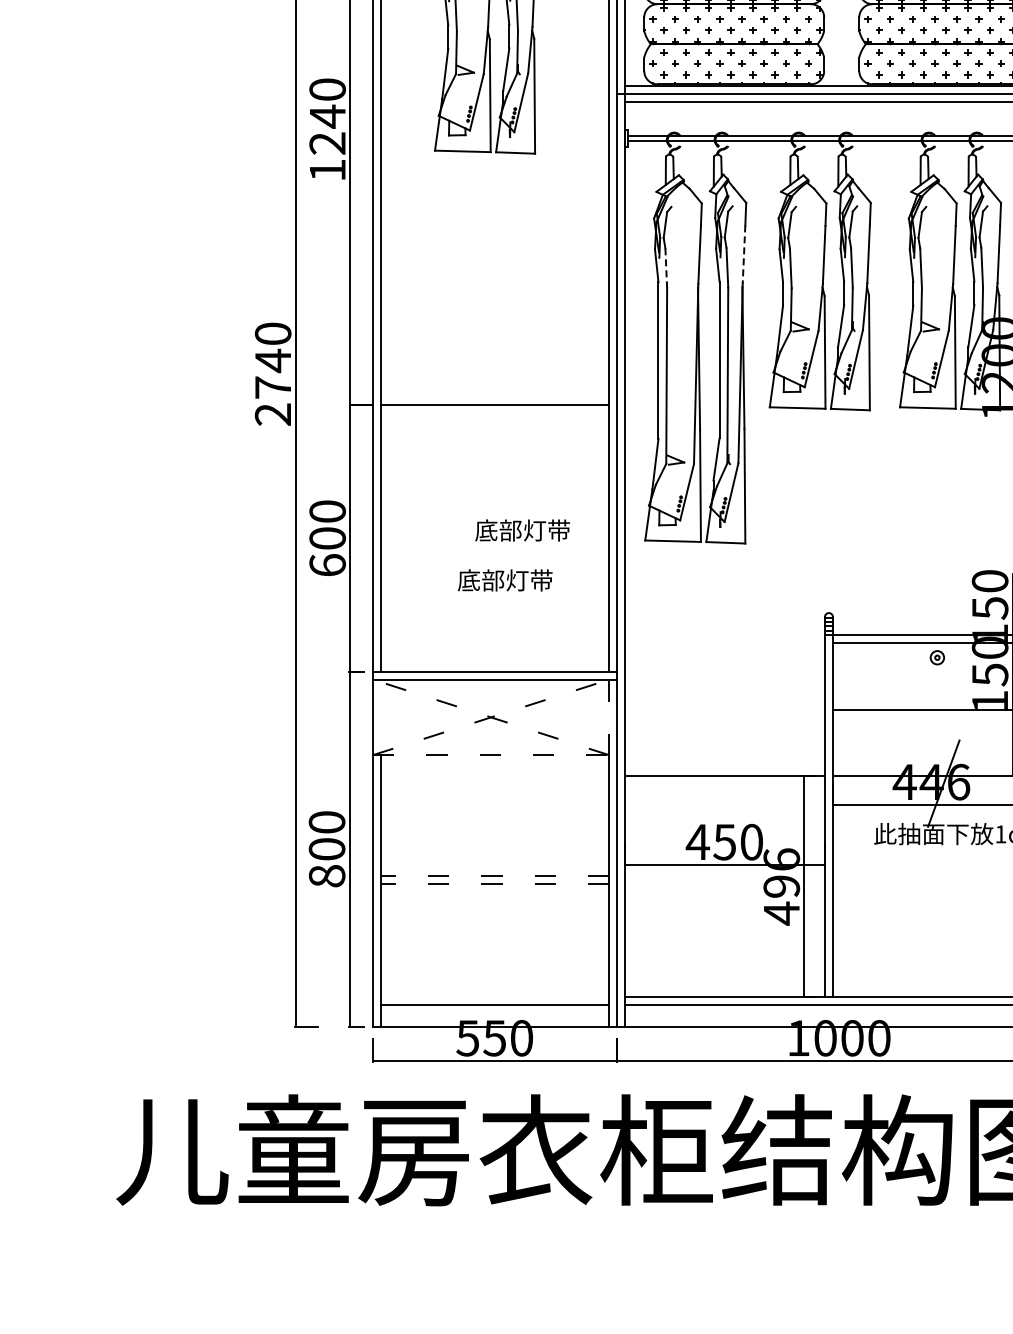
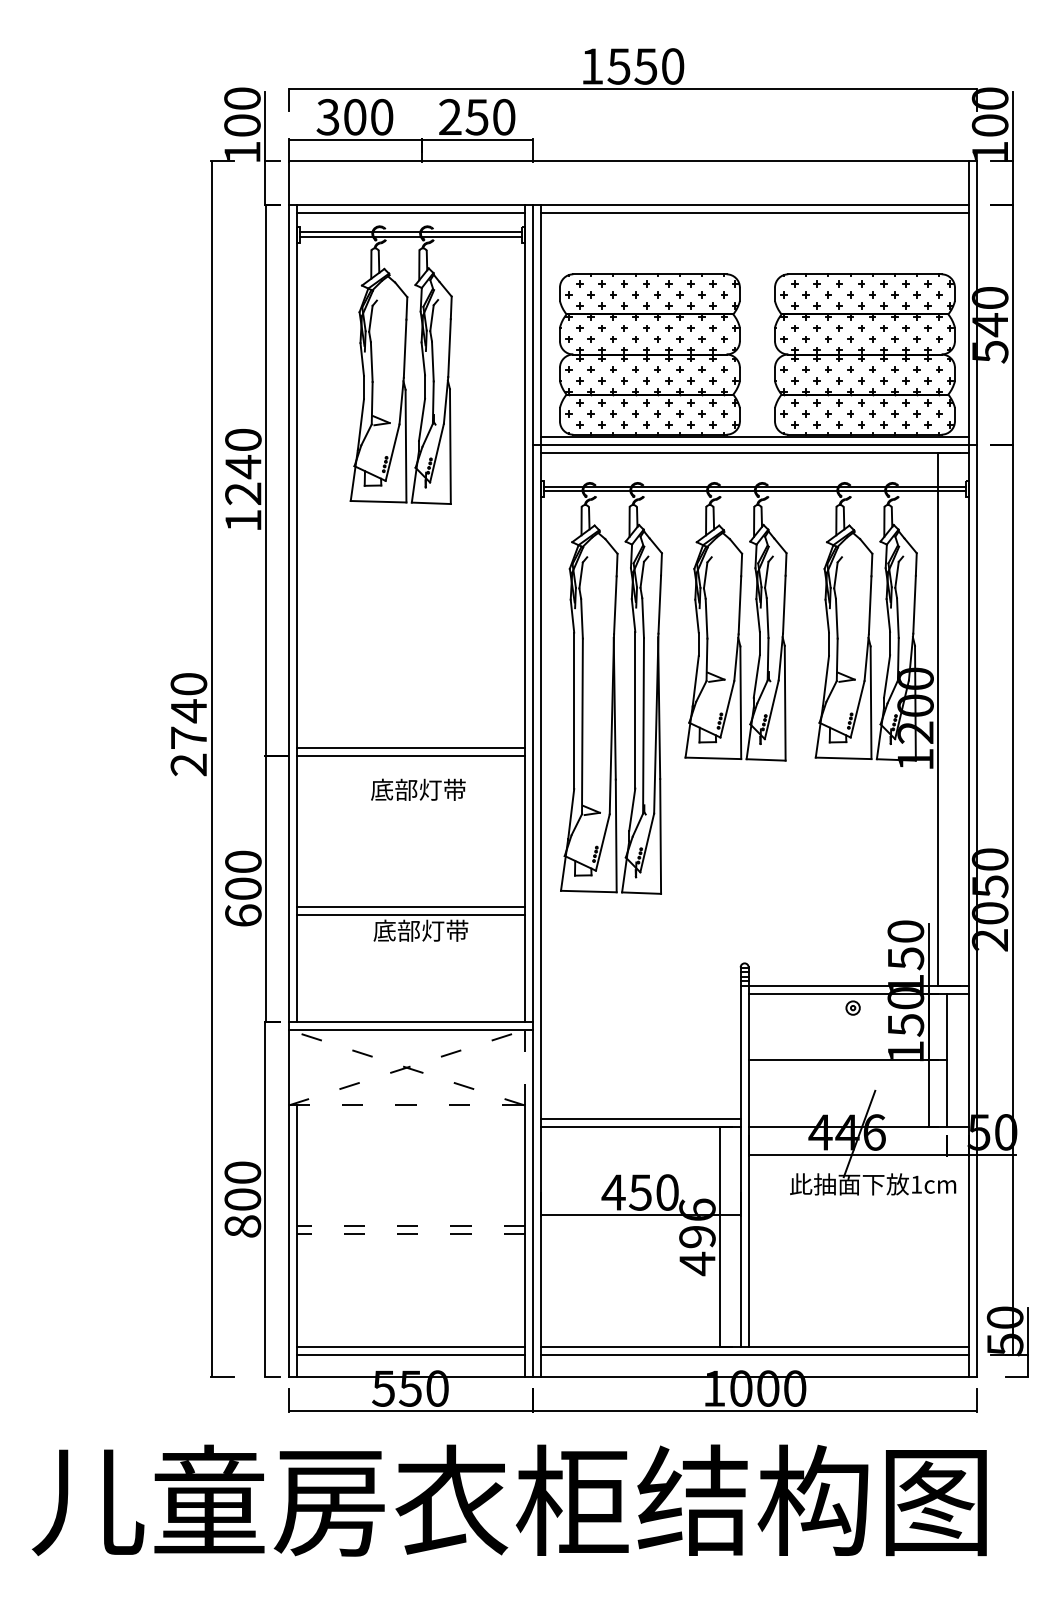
line: (743, 255) -> (659, 605), dashed -> solid
line: (666, 268) -> (582, 618), dashed -> solid
line: (494, 397) -> (410, 747), added
text: (522, 530) -> (418, 789), moved
line: (494, 557) -> (410, 907), added
line: (494, 565) -> (410, 915), added
line: (724, 768) -> (640, 1118), added
line: (494, 997) -> (410, 1347), added

